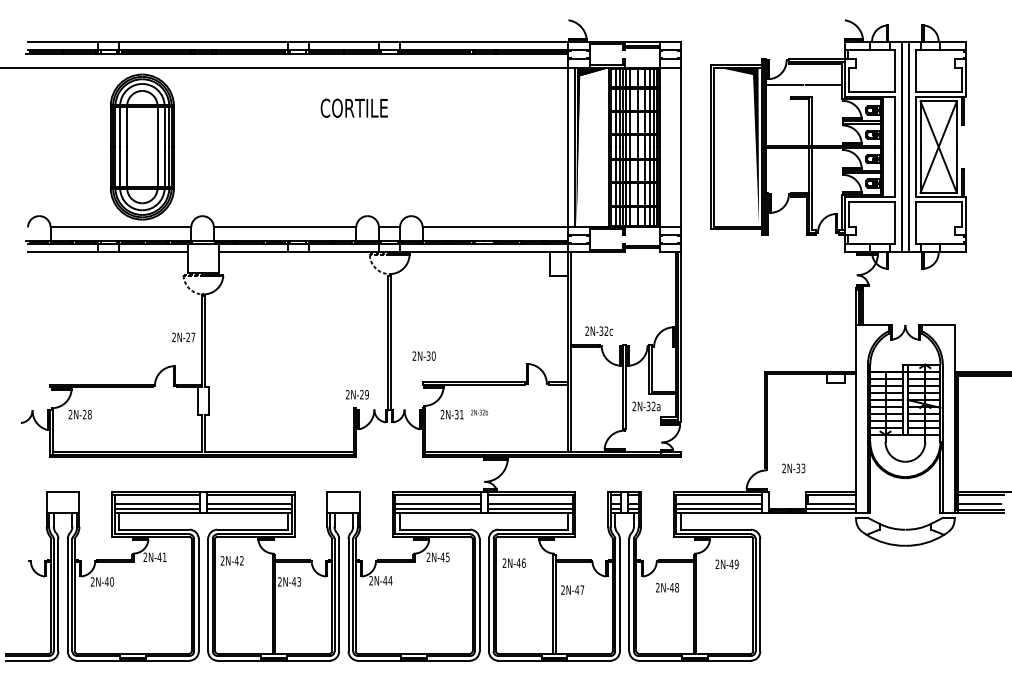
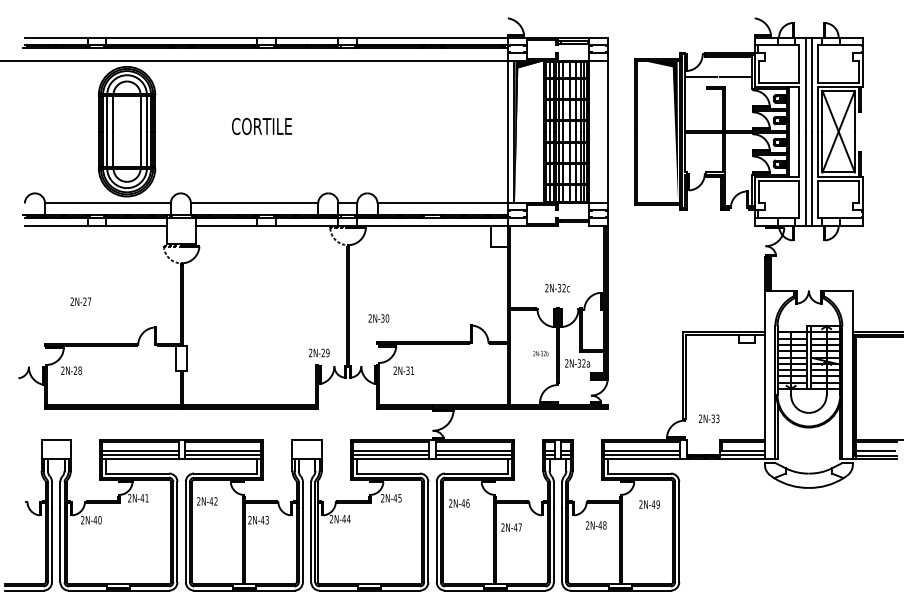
text: (353, 107) -> (261, 125), moved
text: (598, 330) -> (556, 287), moved
text: (183, 336) -> (80, 300), moved
text: (479, 412) -> (540, 353), moved

